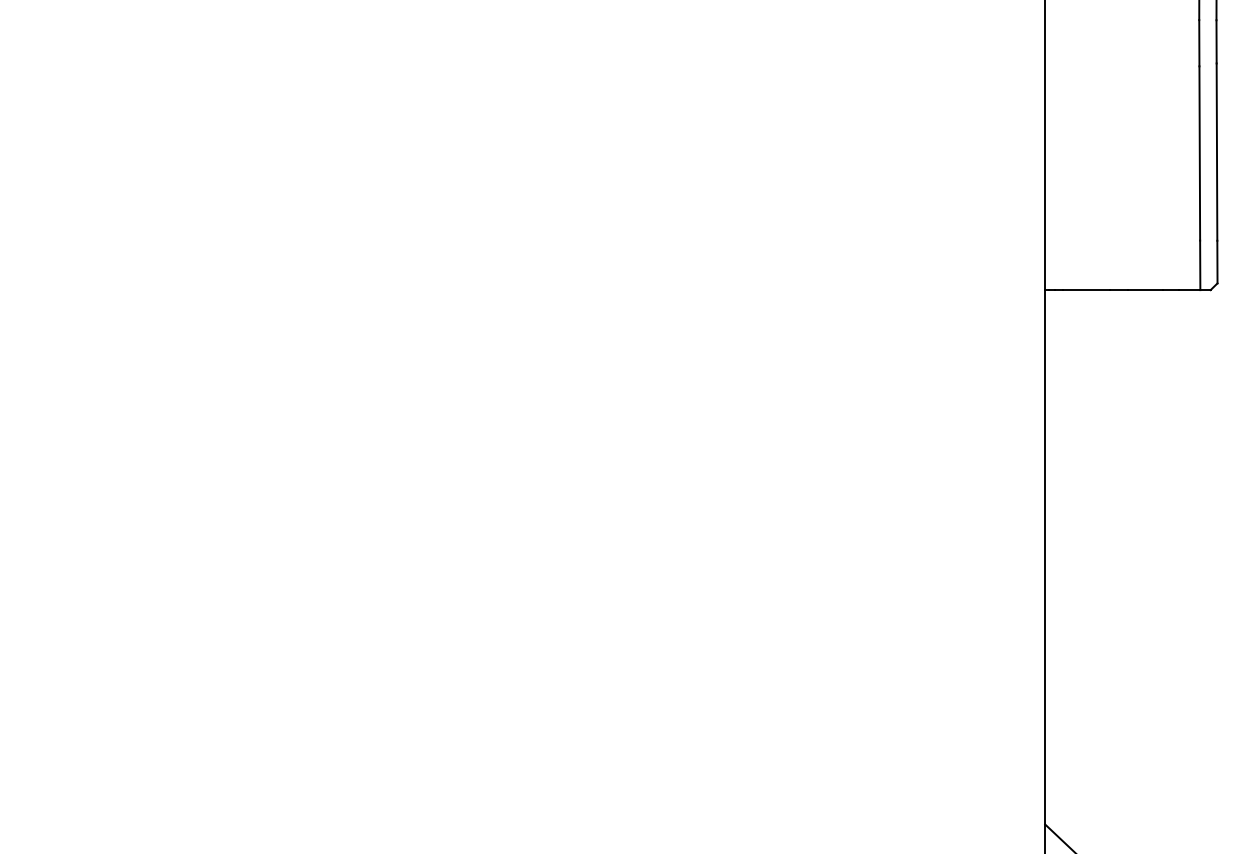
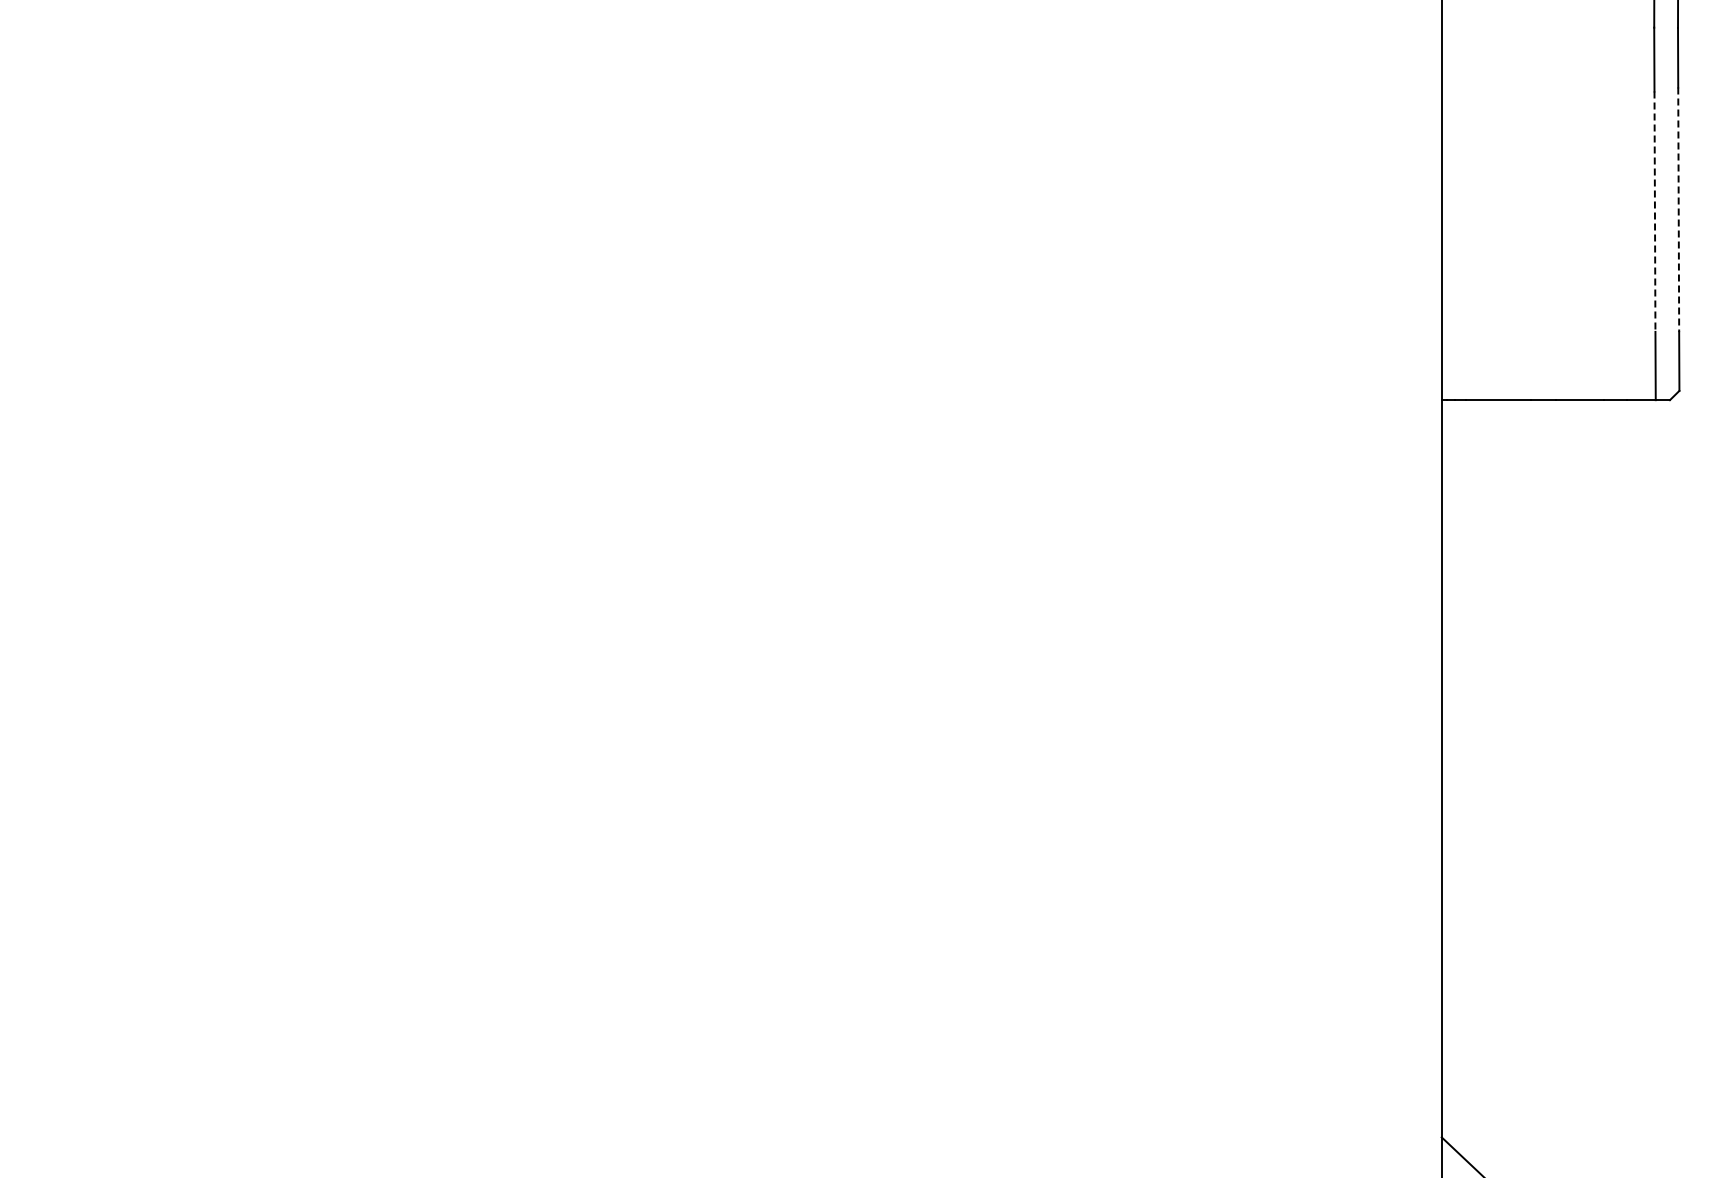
line: (1216, 152) -> (1678, 210), solid -> dashed
line: (1199, 154) -> (1654, 212), solid -> dashed

